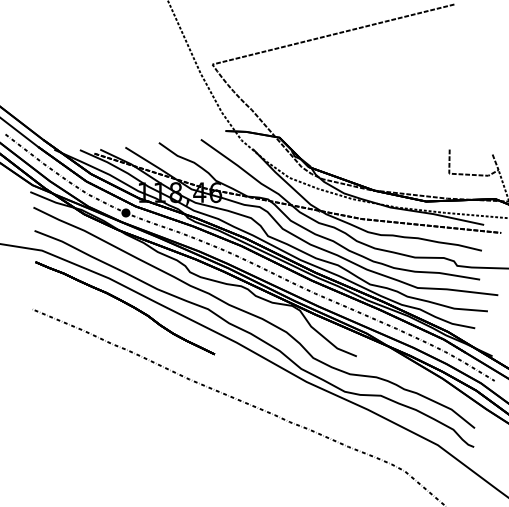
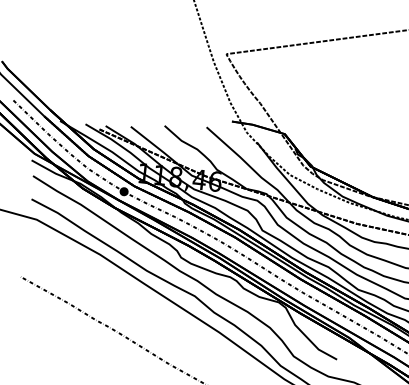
part: (125, 308) -> (113, 286), removed

